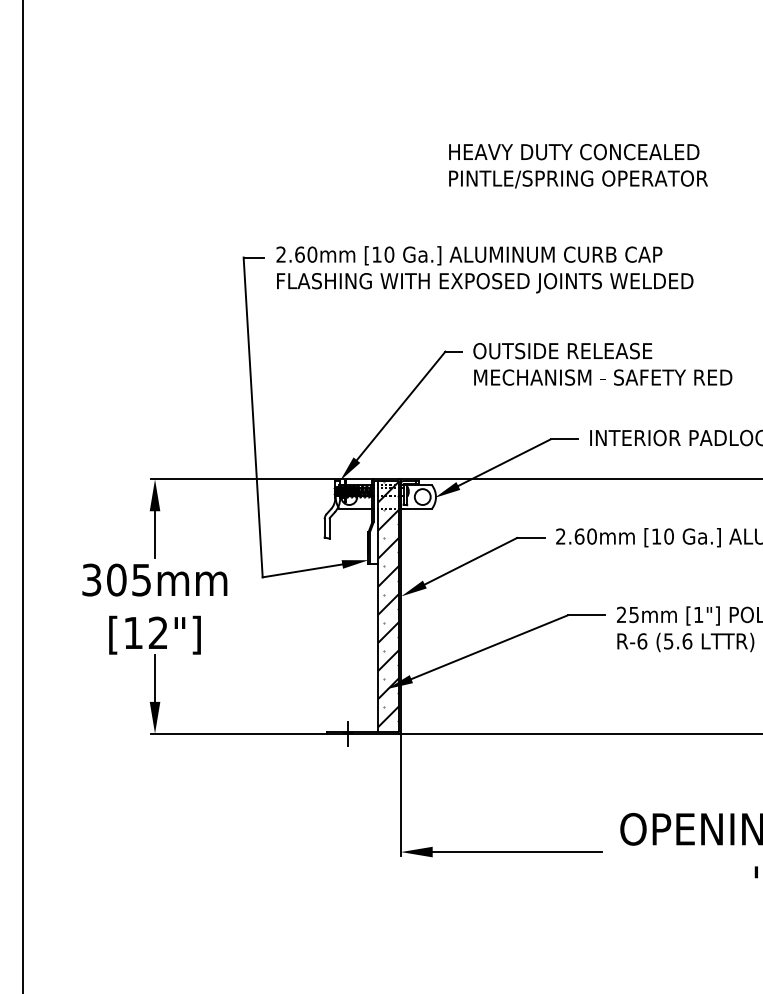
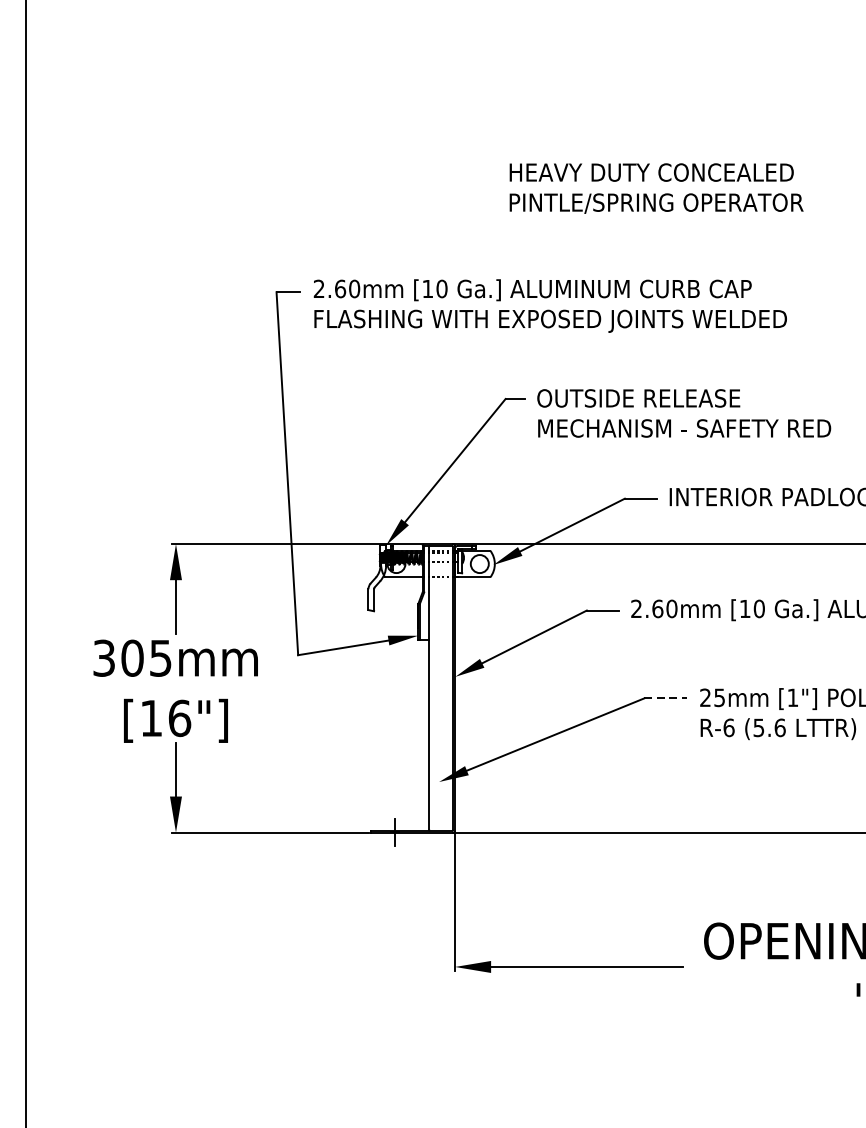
hatch: (388, 604) -> (440, 686), removed
line: (586, 615) -> (665, 698), solid -> dashed
text: (158, 632) -> (179, 717), [12"] -> [16"]

